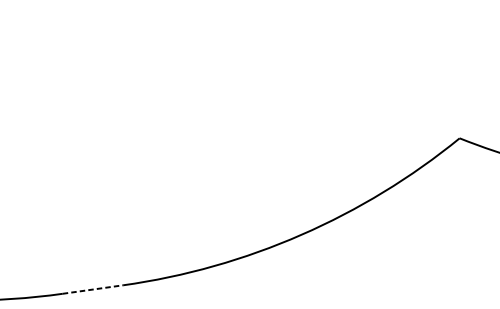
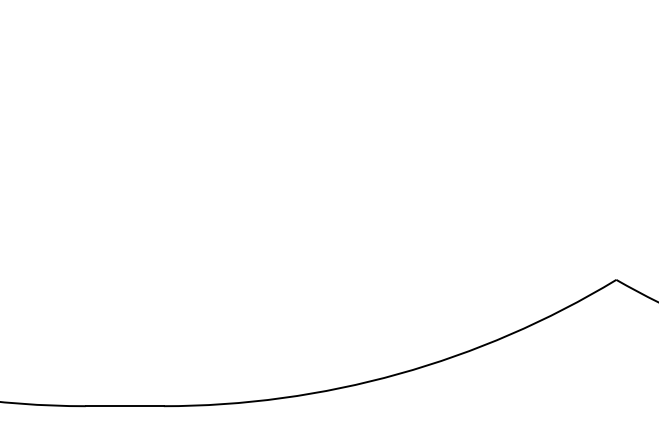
line: (93, 289) -> (125, 406), dashed -> solid

